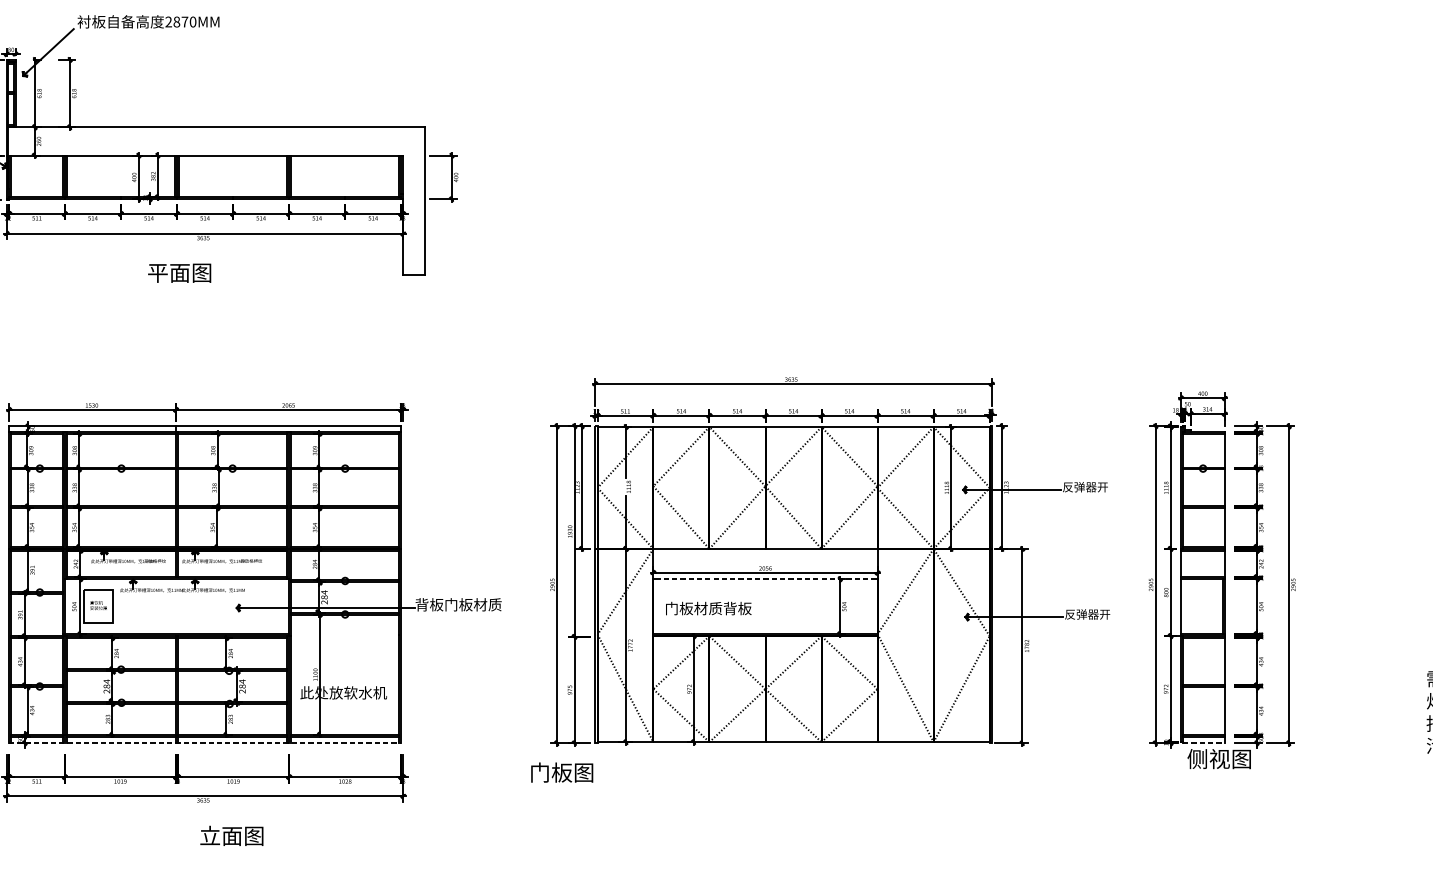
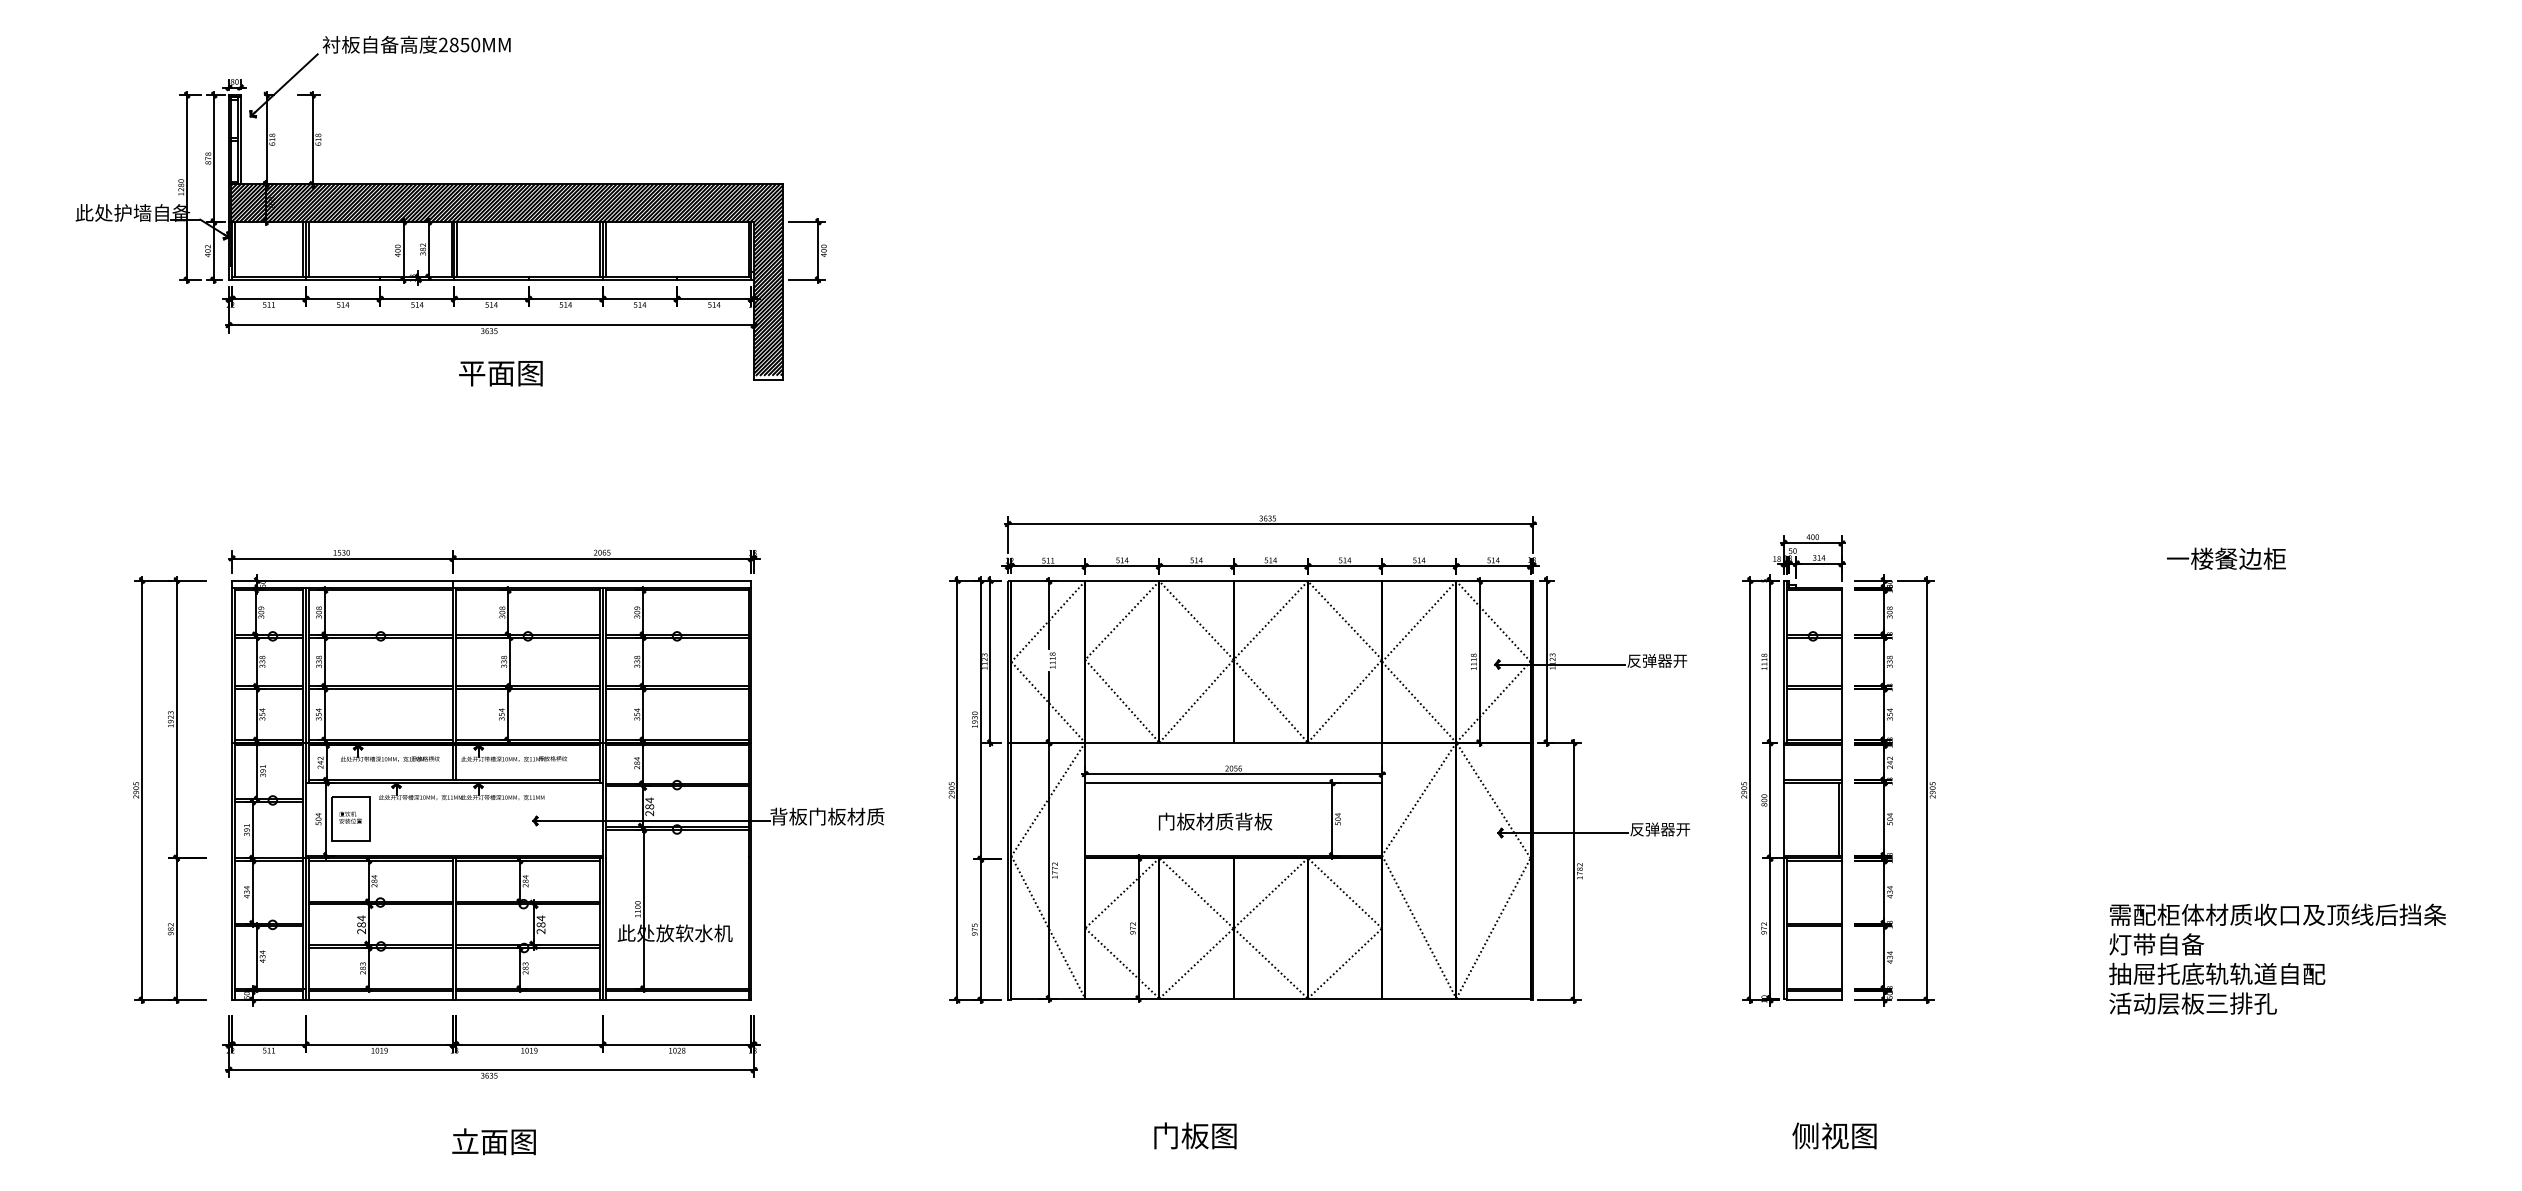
text: (184, 22) -> (464, 45), 2870MM -> 2850MM
hatch: (216, 199) -> (506, 279), added
text: (179, 273) -> (500, 373), moved
line: (765, 578) -> (1233, 782), dashed -> solid
text: (708, 608) -> (1215, 821), moved
line: (205, 743) -> (491, 1000), dashed -> solid
line: (1204, 743) -> (1814, 1000), dashed -> solid
text: (1219, 758) -> (1834, 1135), moved
text: (562, 772) -> (1195, 1135), moved
text: (231, 835) -> (493, 1141), moved

